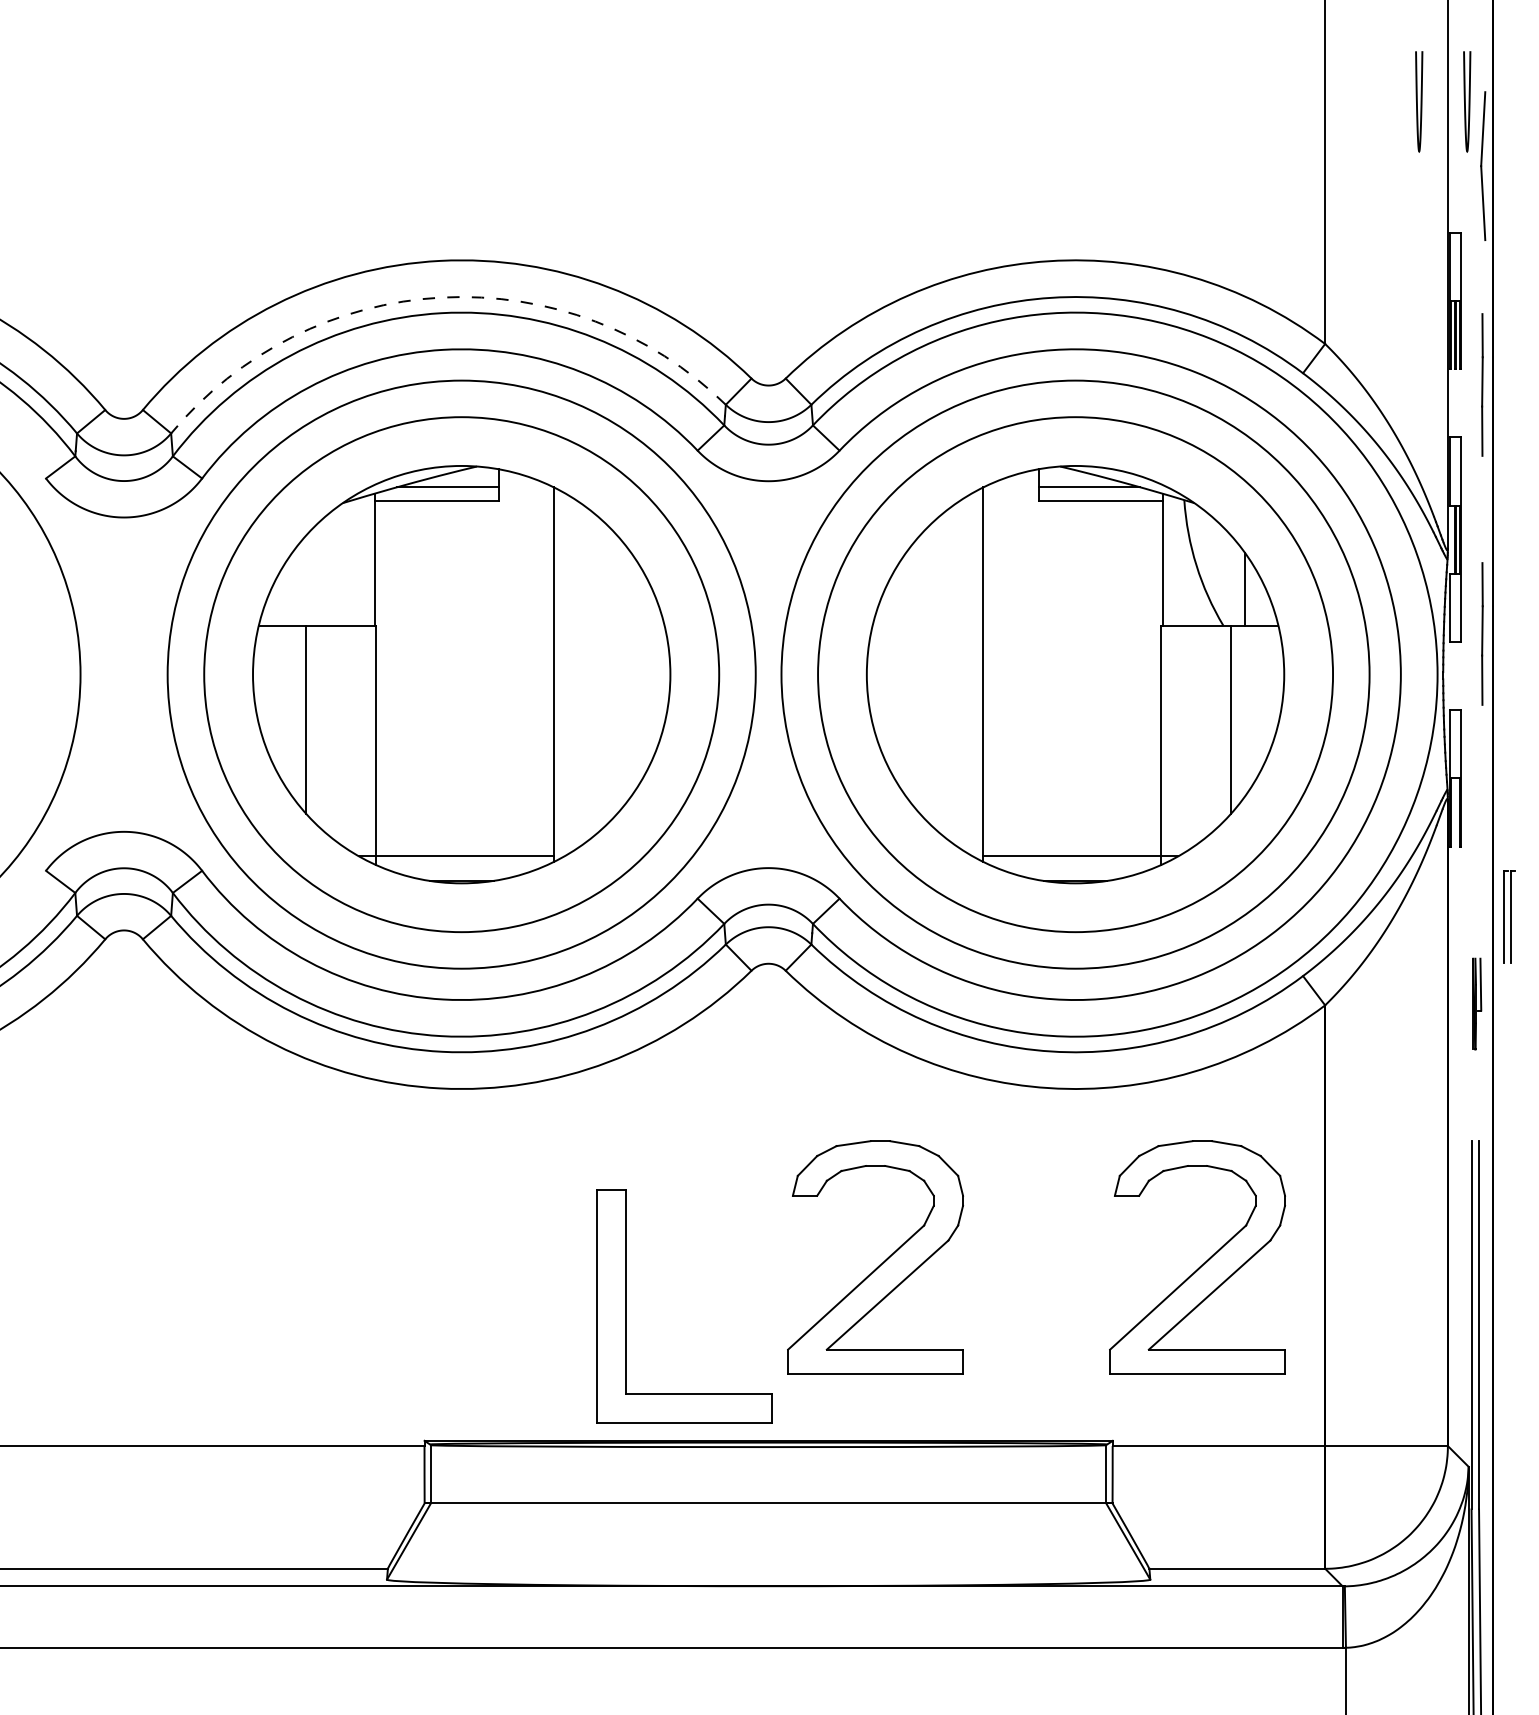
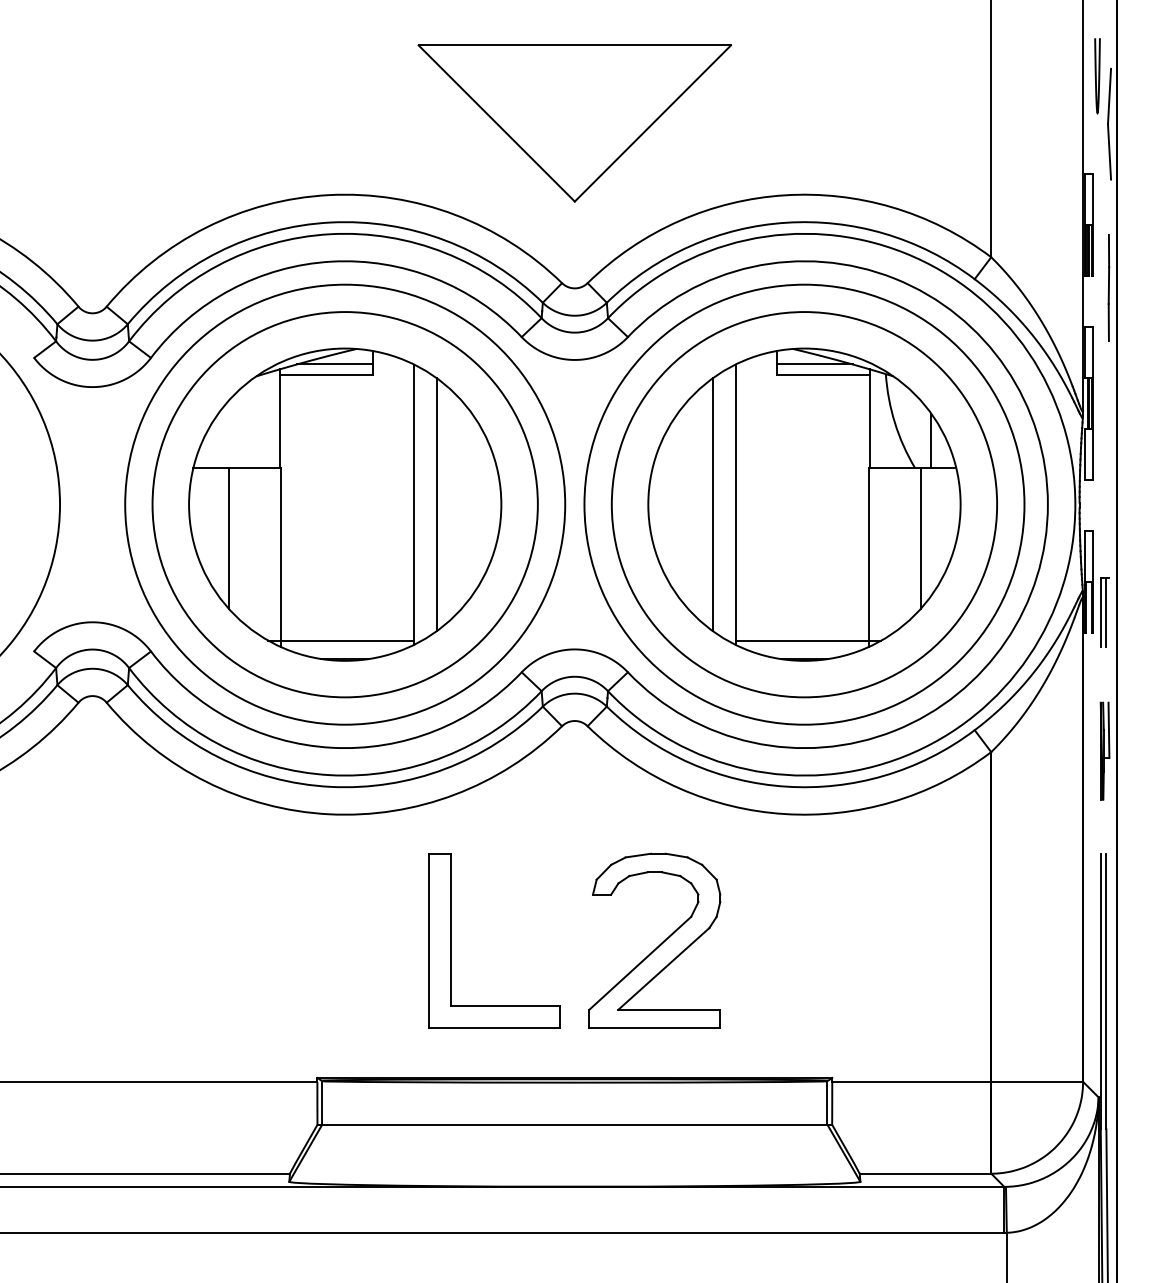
curve: (1420, 101) -> (1062, 75), removed
part: (768, 164) -> (574, 122), added
arc: (442, 297) -> (330, 222), dashed -> solid
line: (1482, 633) -> (1108, 473), removed
line: (584, 674) -> (437, 504), added
line: (952, 674) -> (712, 504), added
part: (1509, 916) -> (1105, 612), moved
part: (1476, 1003) -> (1104, 750), size x1.43
part: (1201, 1264) -> (898, 946), removed
part: (626, 1306) -> (451, 940), moved

